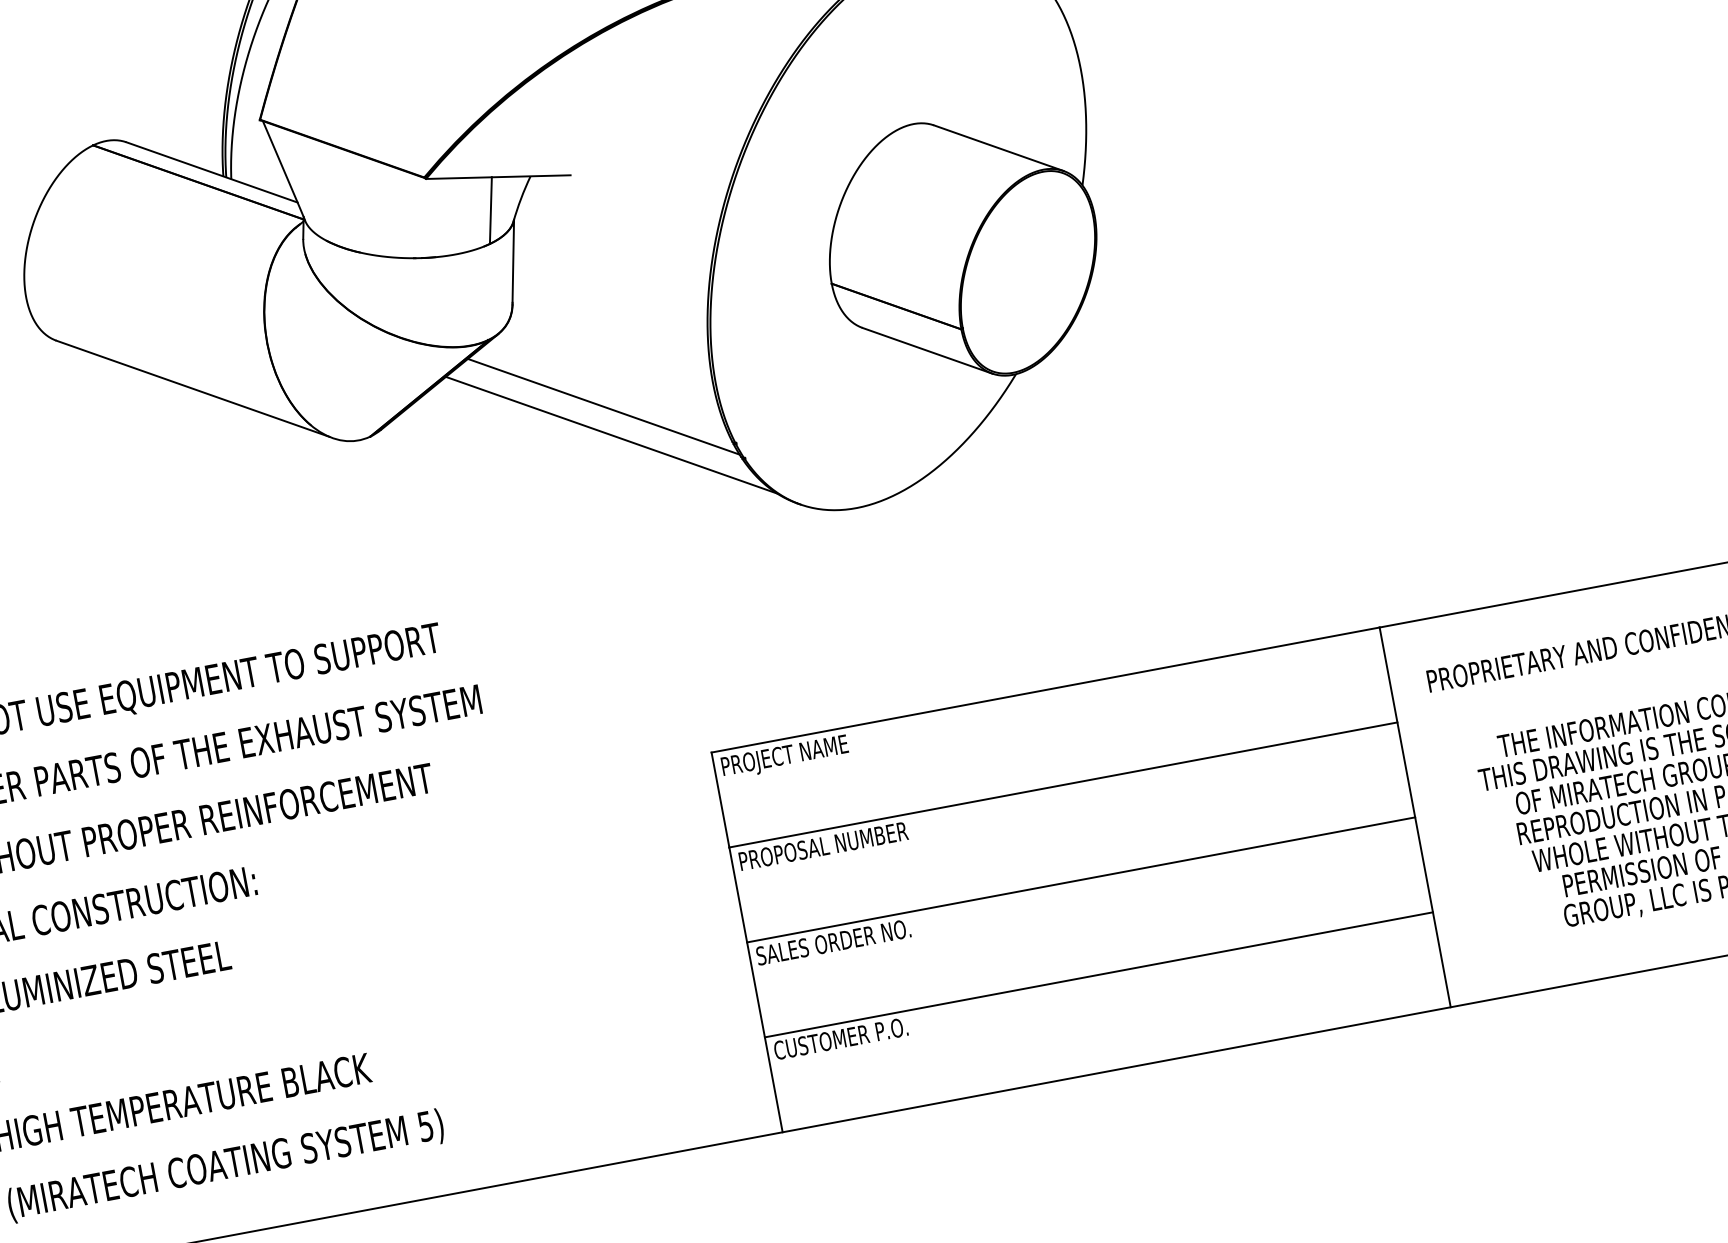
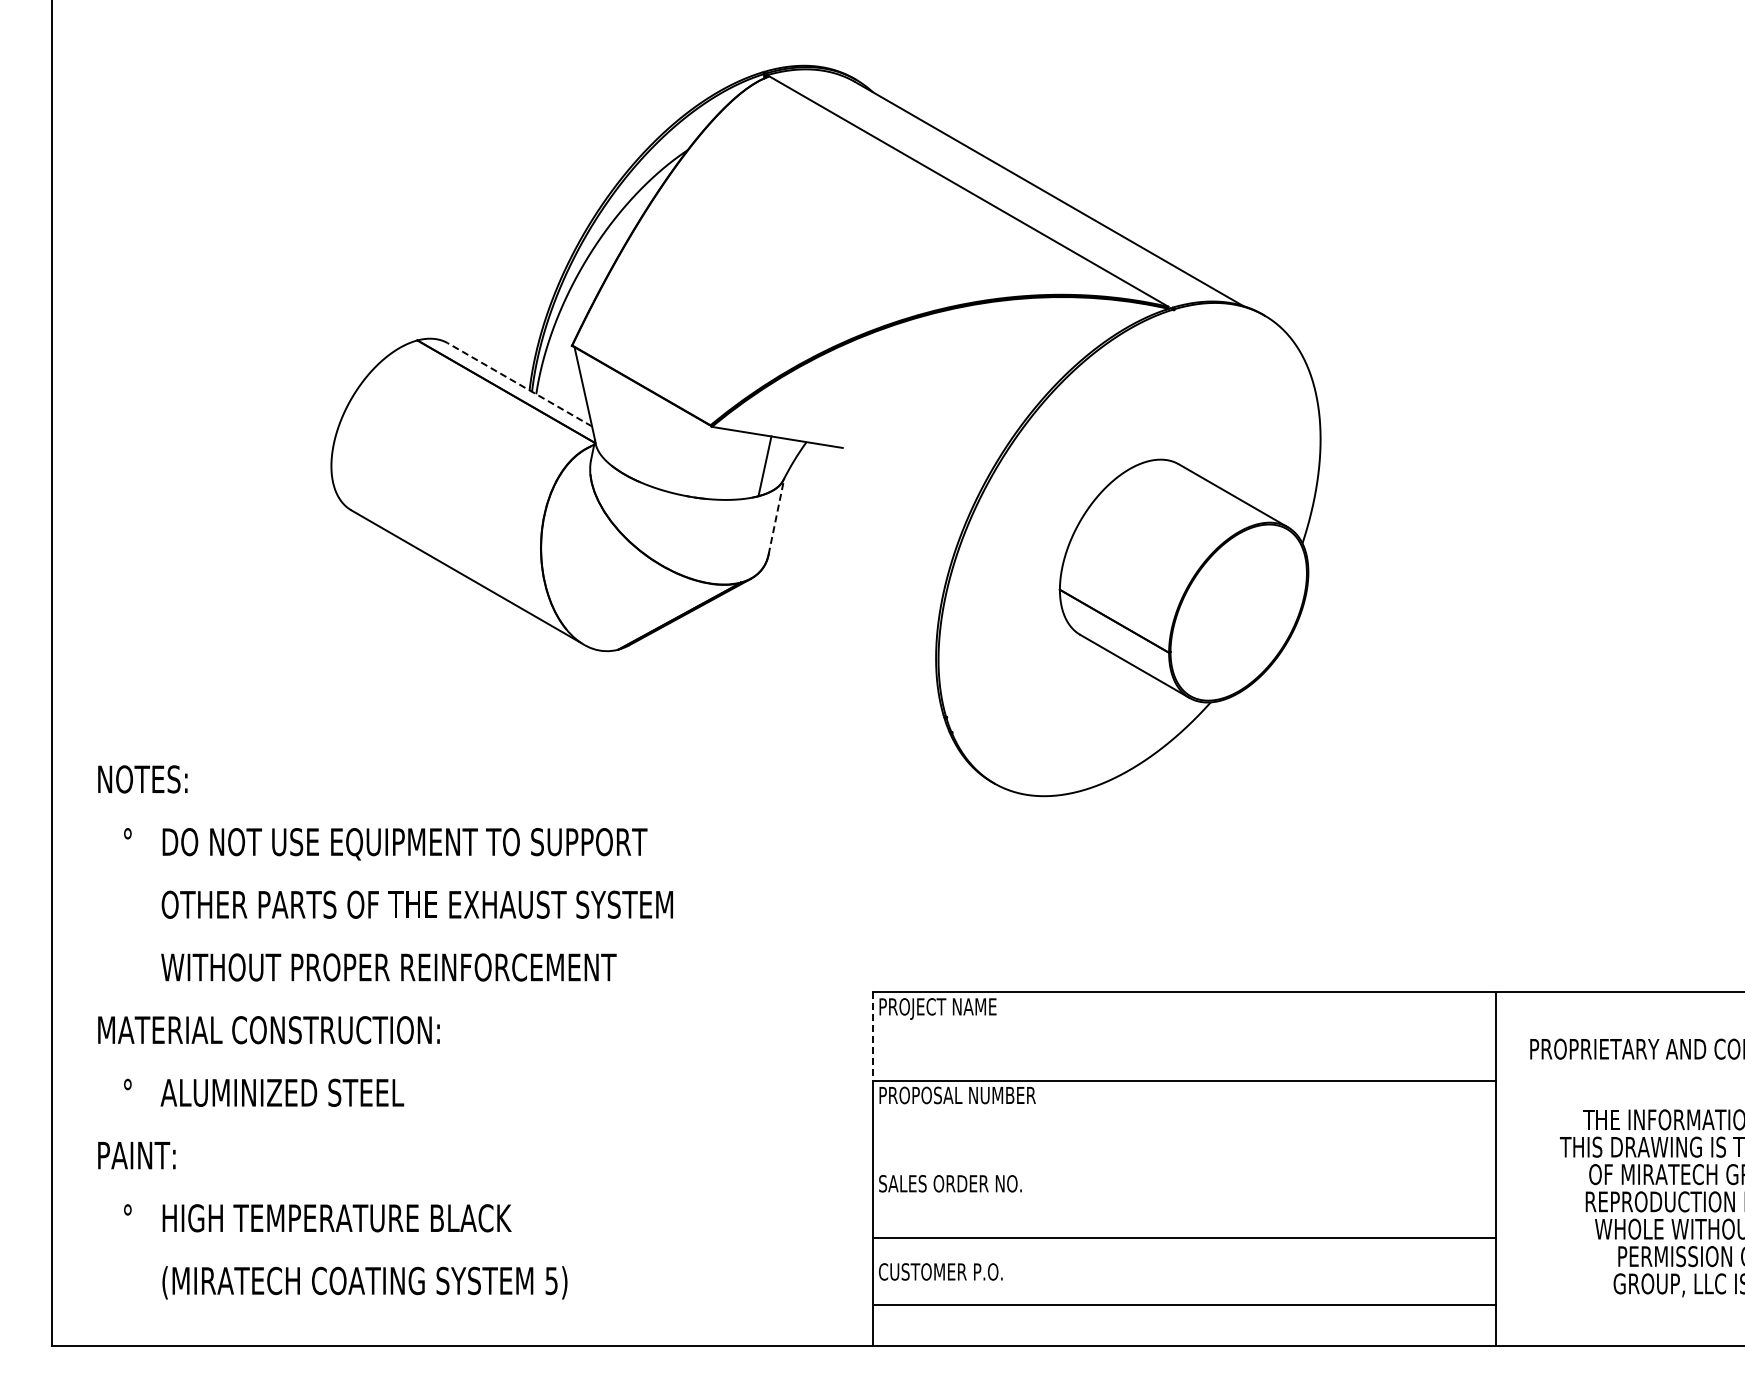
line: (211, 172) -> (519, 384), solid -> dashed
line: (513, 262) -> (776, 516), solid -> dashed
line: (603, 407) -> (833, 662), removed
line: (611, 434) -> (835, 688), removed
line: (720, 800) -> (872, 1036), solid -> dashed
line: (1080, 880) -> (1183, 1238), moved
line: (1098, 974) -> (1183, 1304), moved

